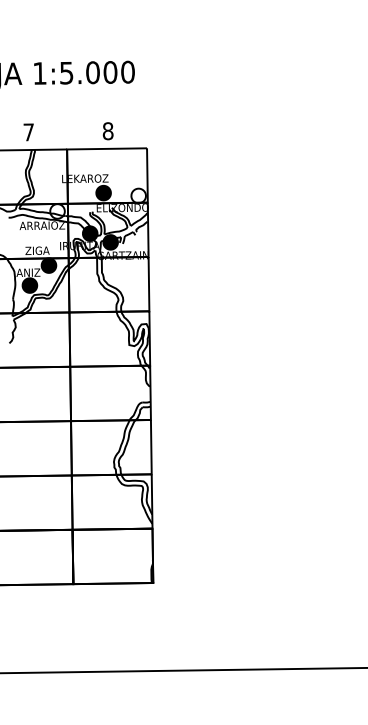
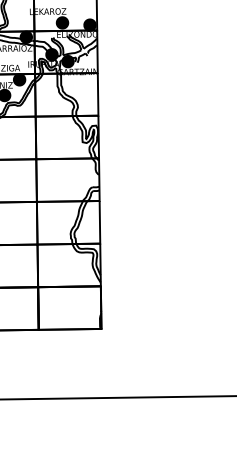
fill: (138, 195) -> (89, 24), added
fill: (57, 211) -> (26, 37), added

